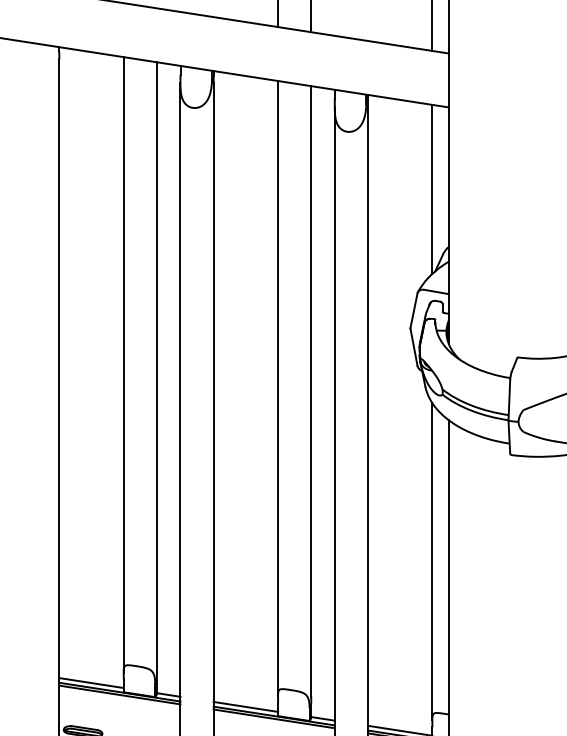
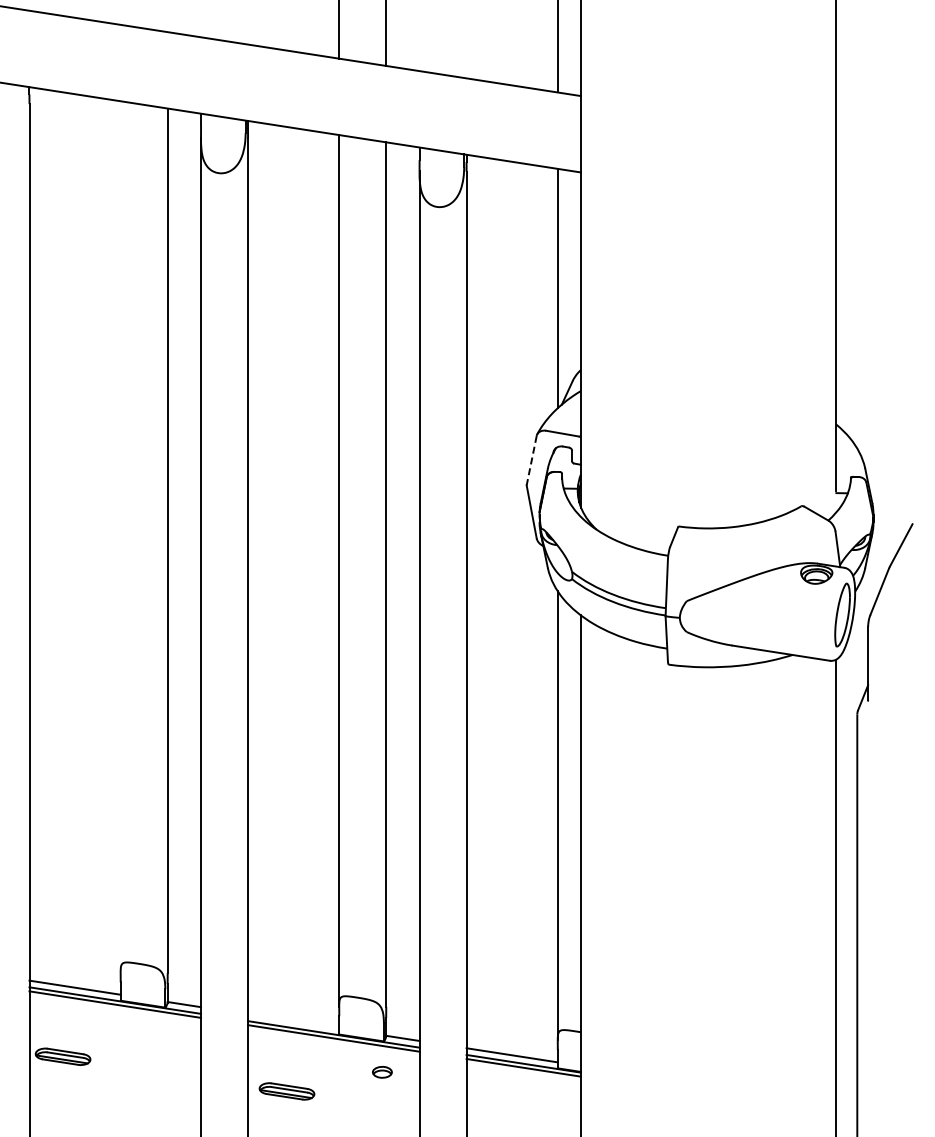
line: (413, 311) -> (531, 461), solid -> dashed
line: (123, 364) -> (120, 536), removed
line: (245, 706) -> (293, 1021), removed

